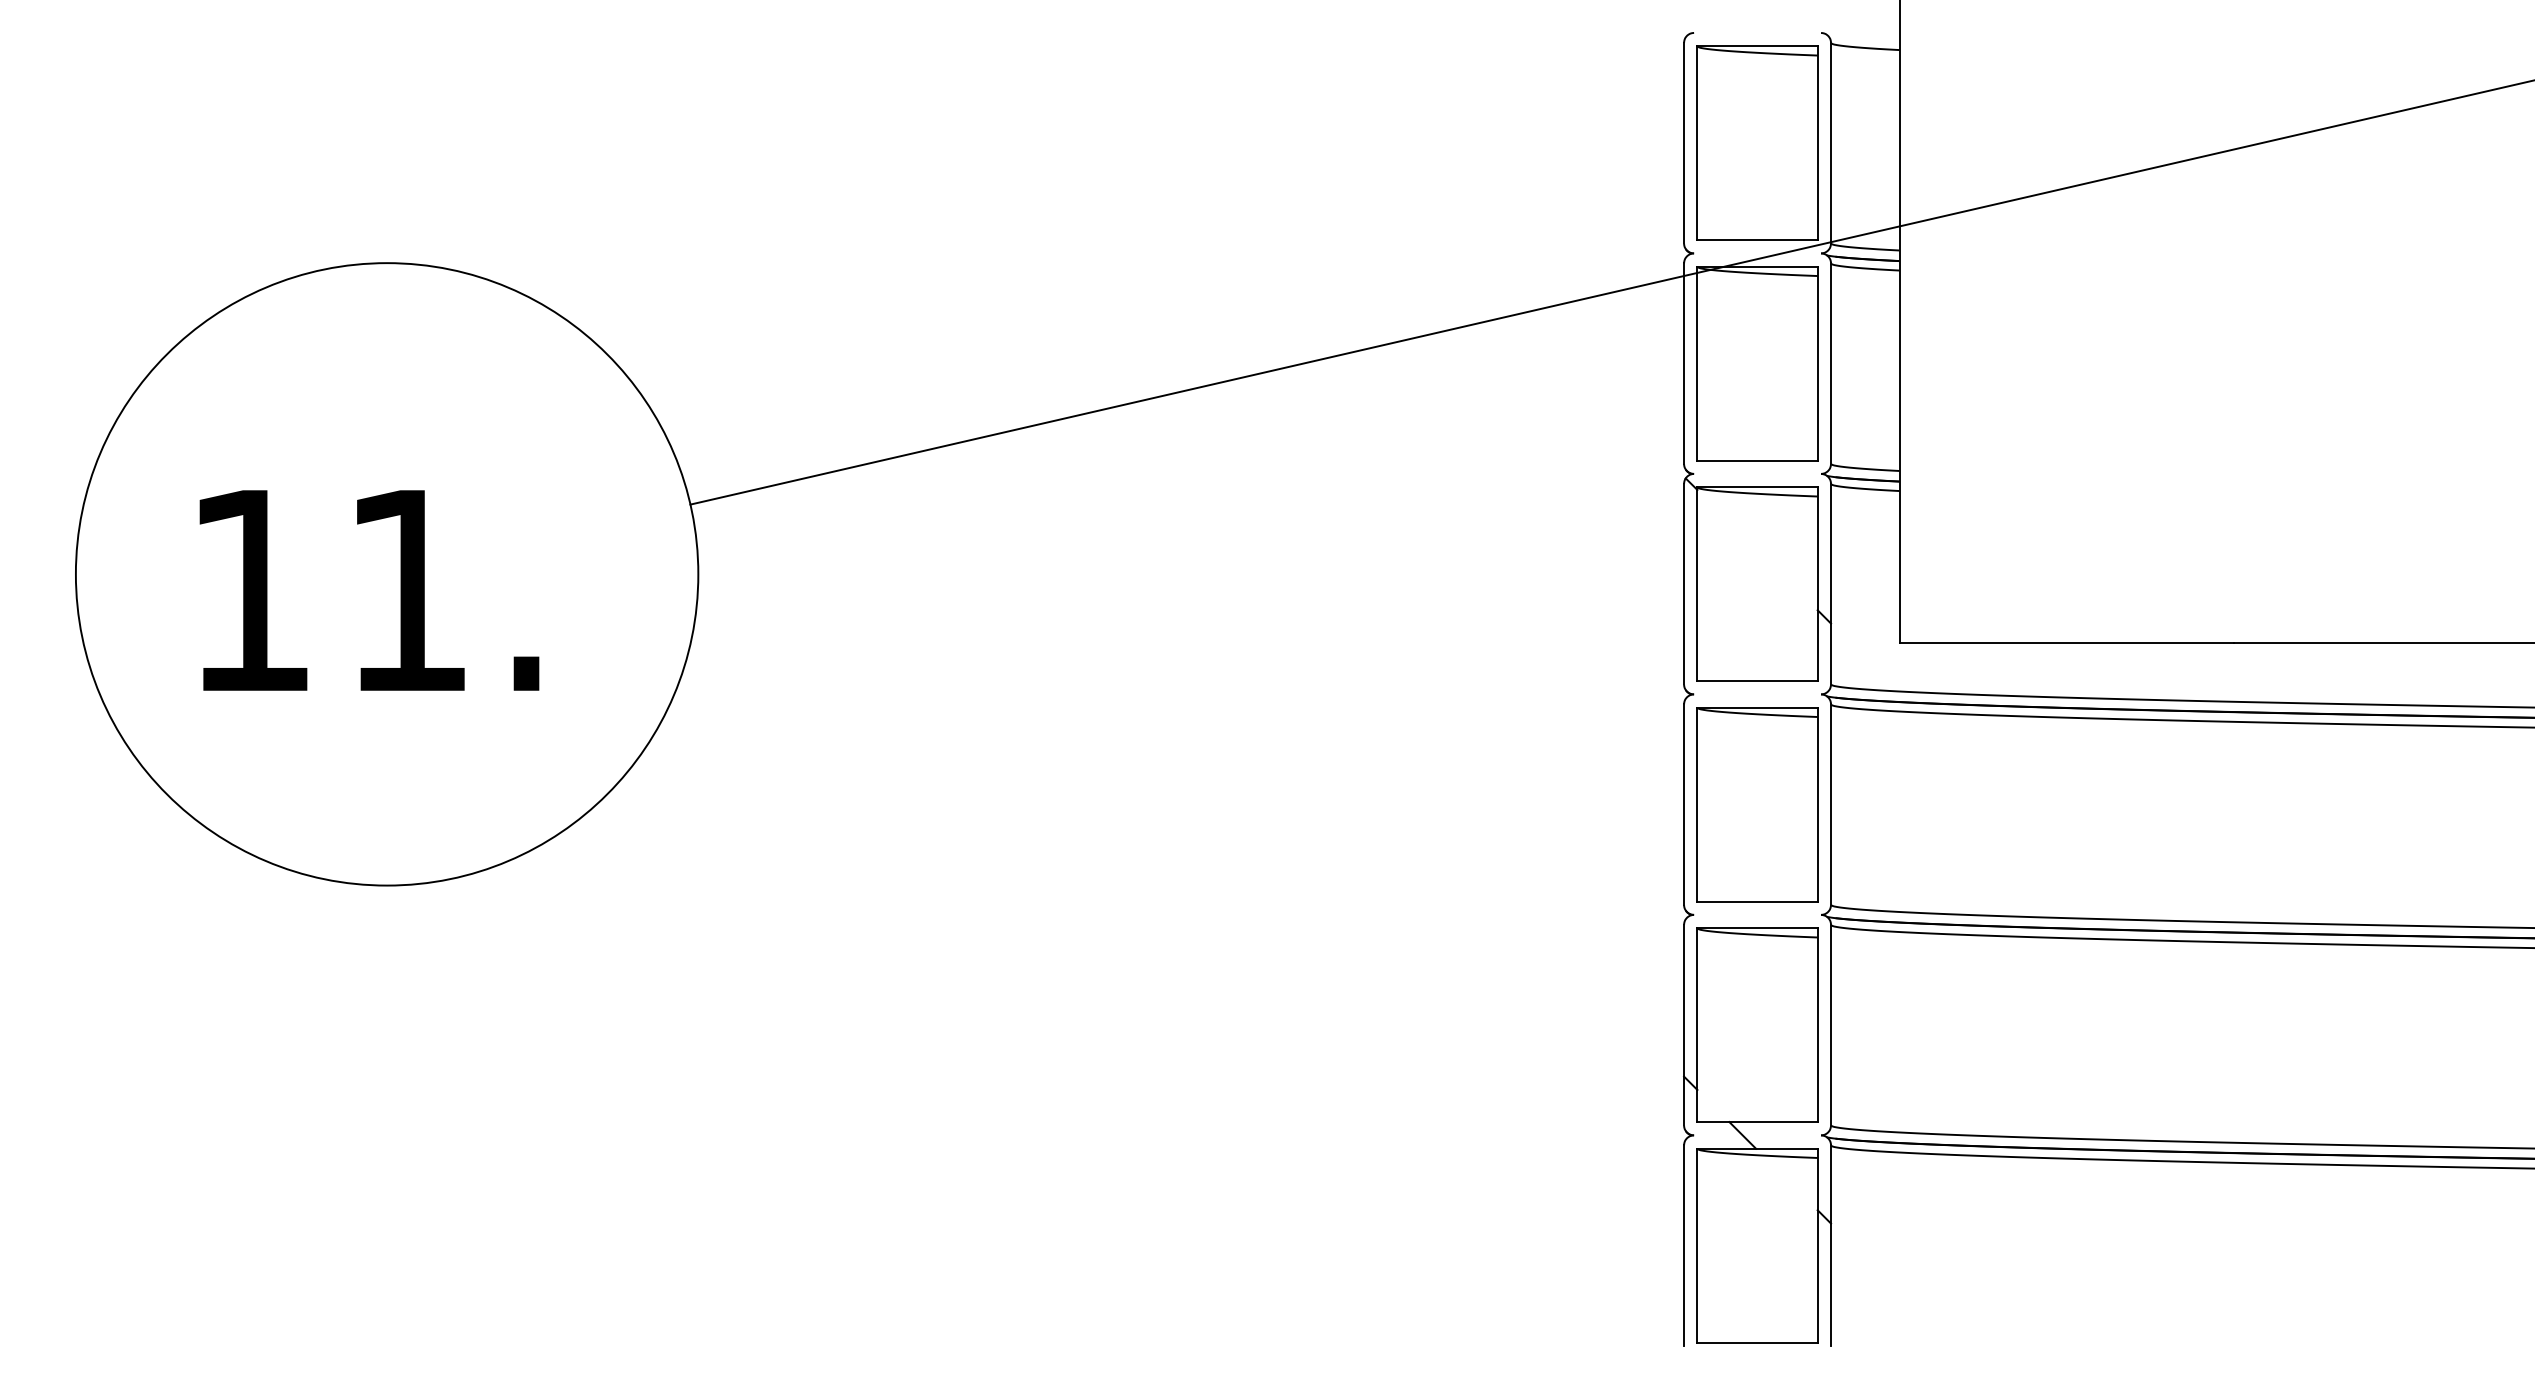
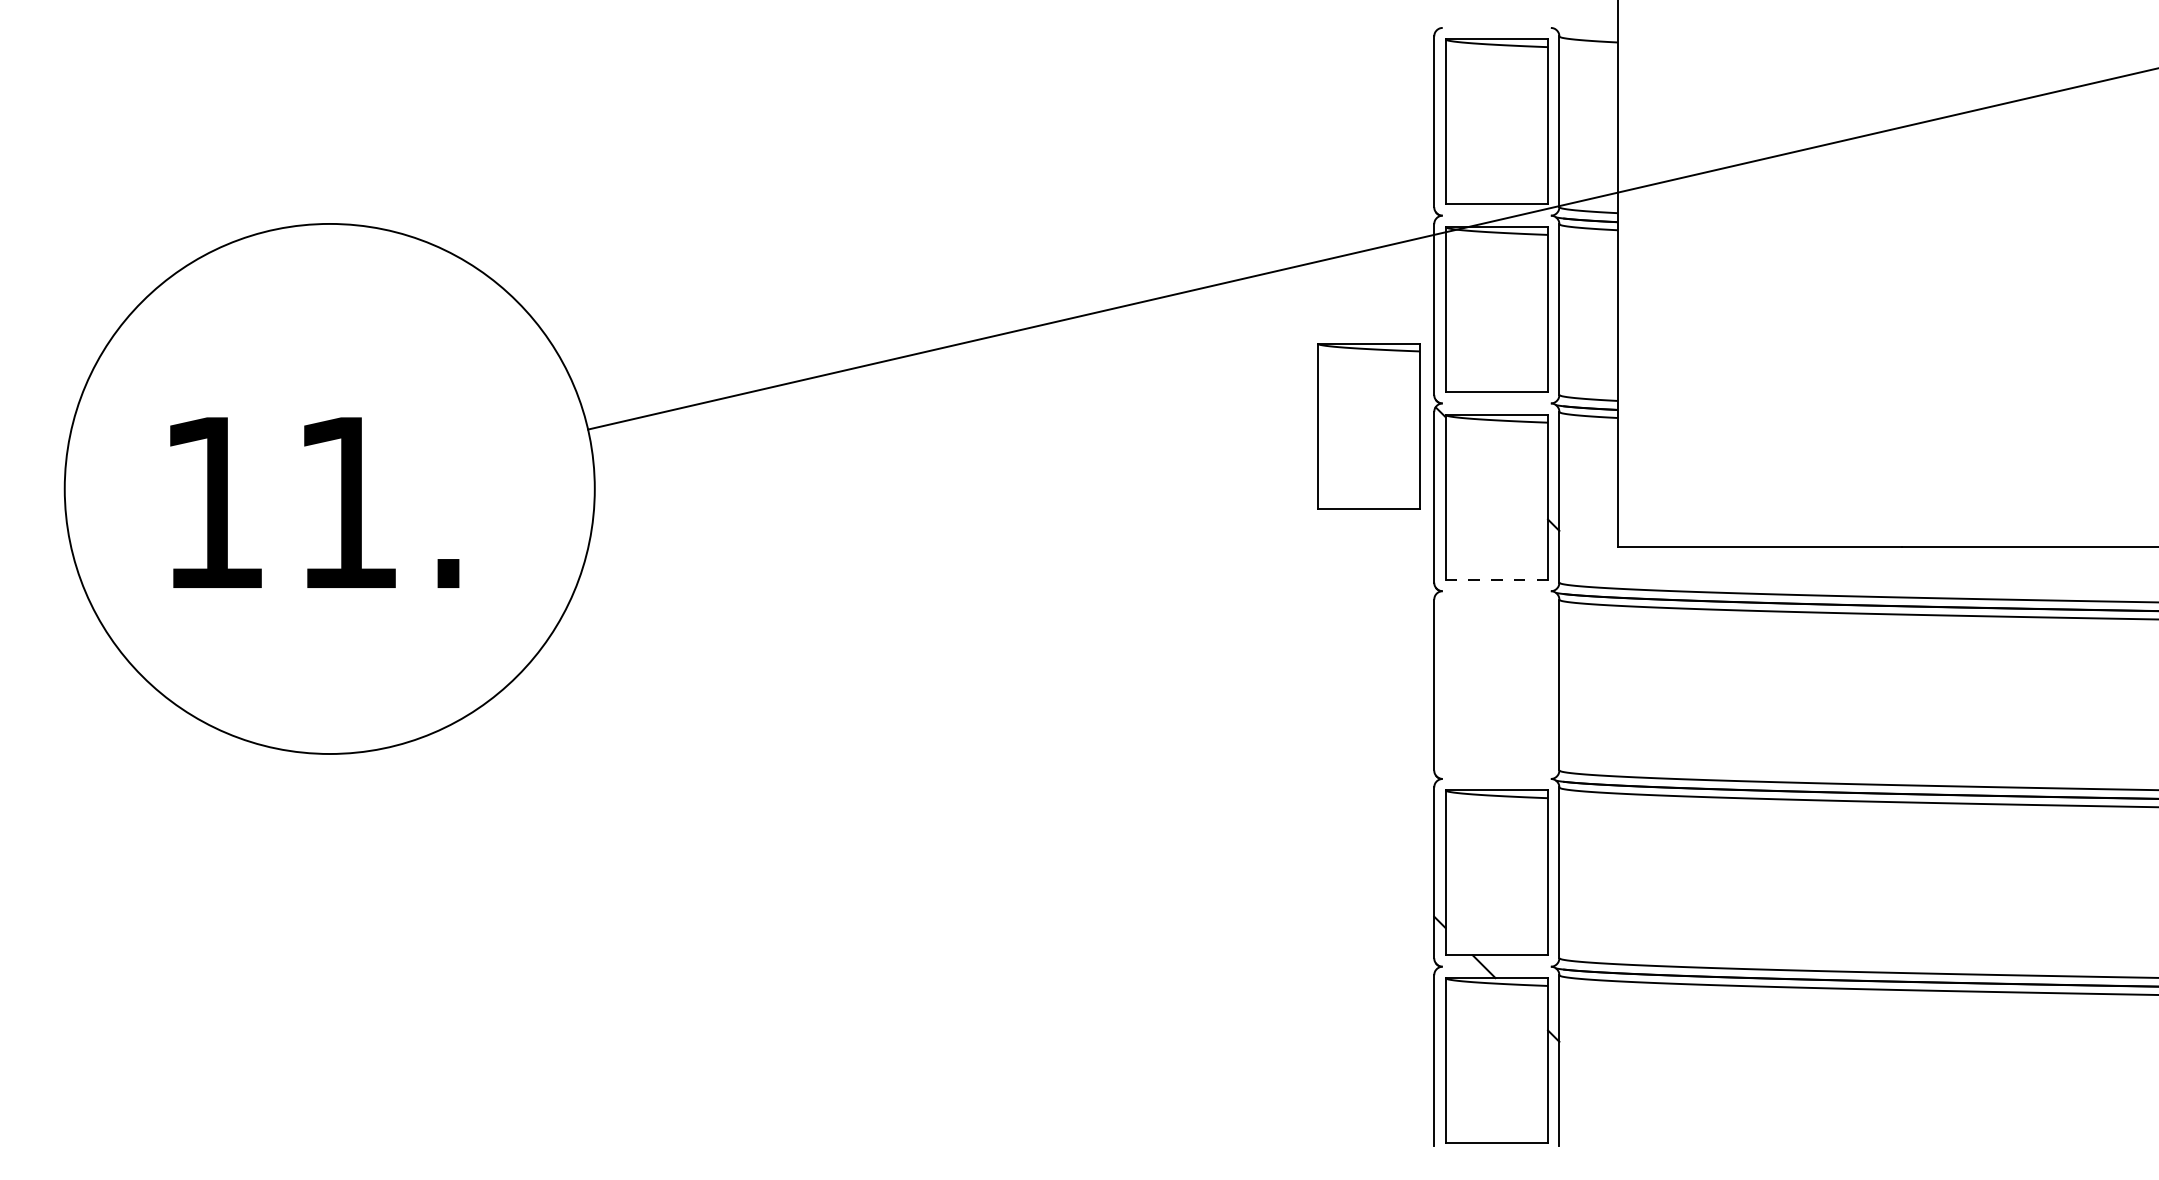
line: (1757, 680) -> (1496, 579), solid -> dashed
part: (1757, 805) -> (1368, 426), moved

